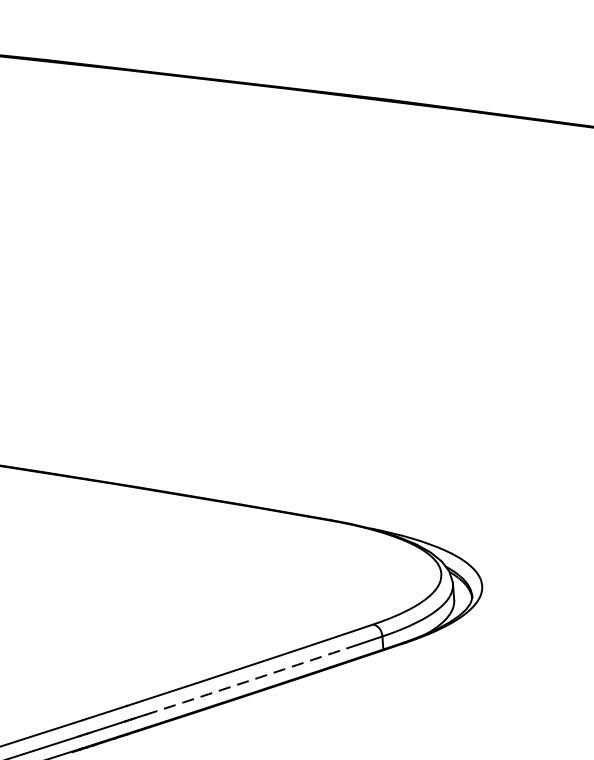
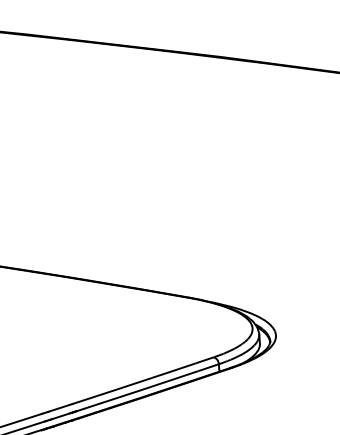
arc: (245, 682) -> (140, 390), dashed -> solid

